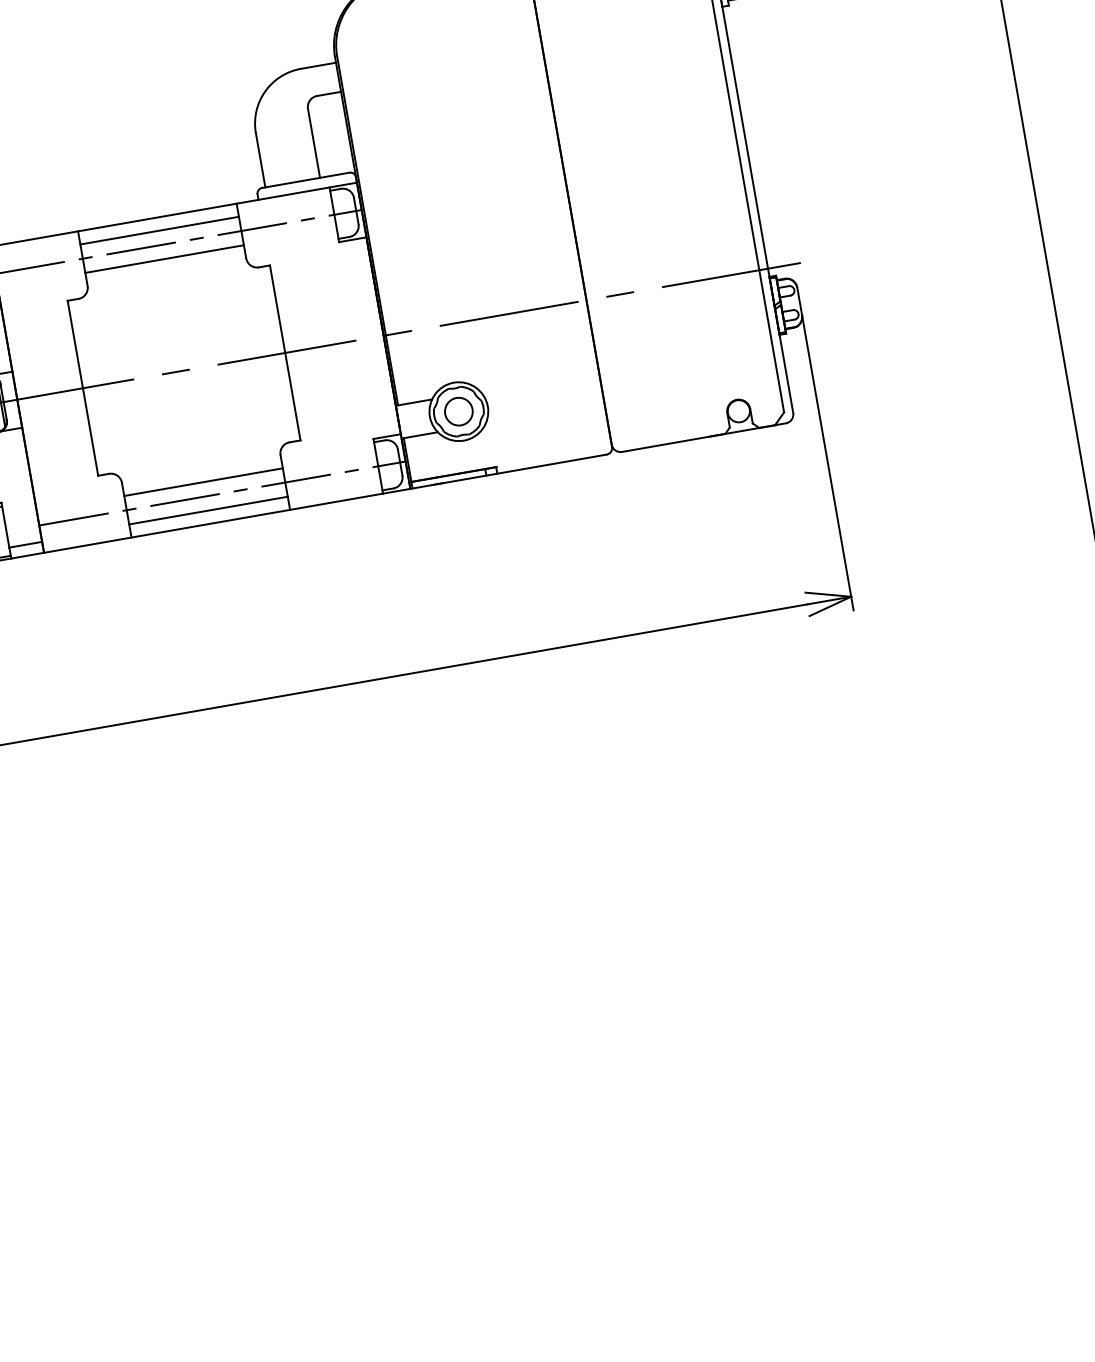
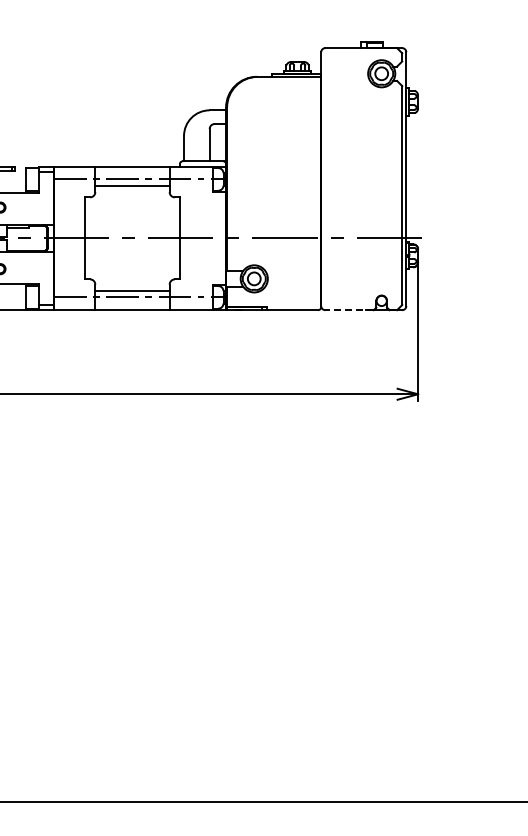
line: (159, 230) -> (132, 172), removed
line: (673, 443) -> (349, 310), solid -> dashed
line: (208, 511) -> (132, 304), removed

